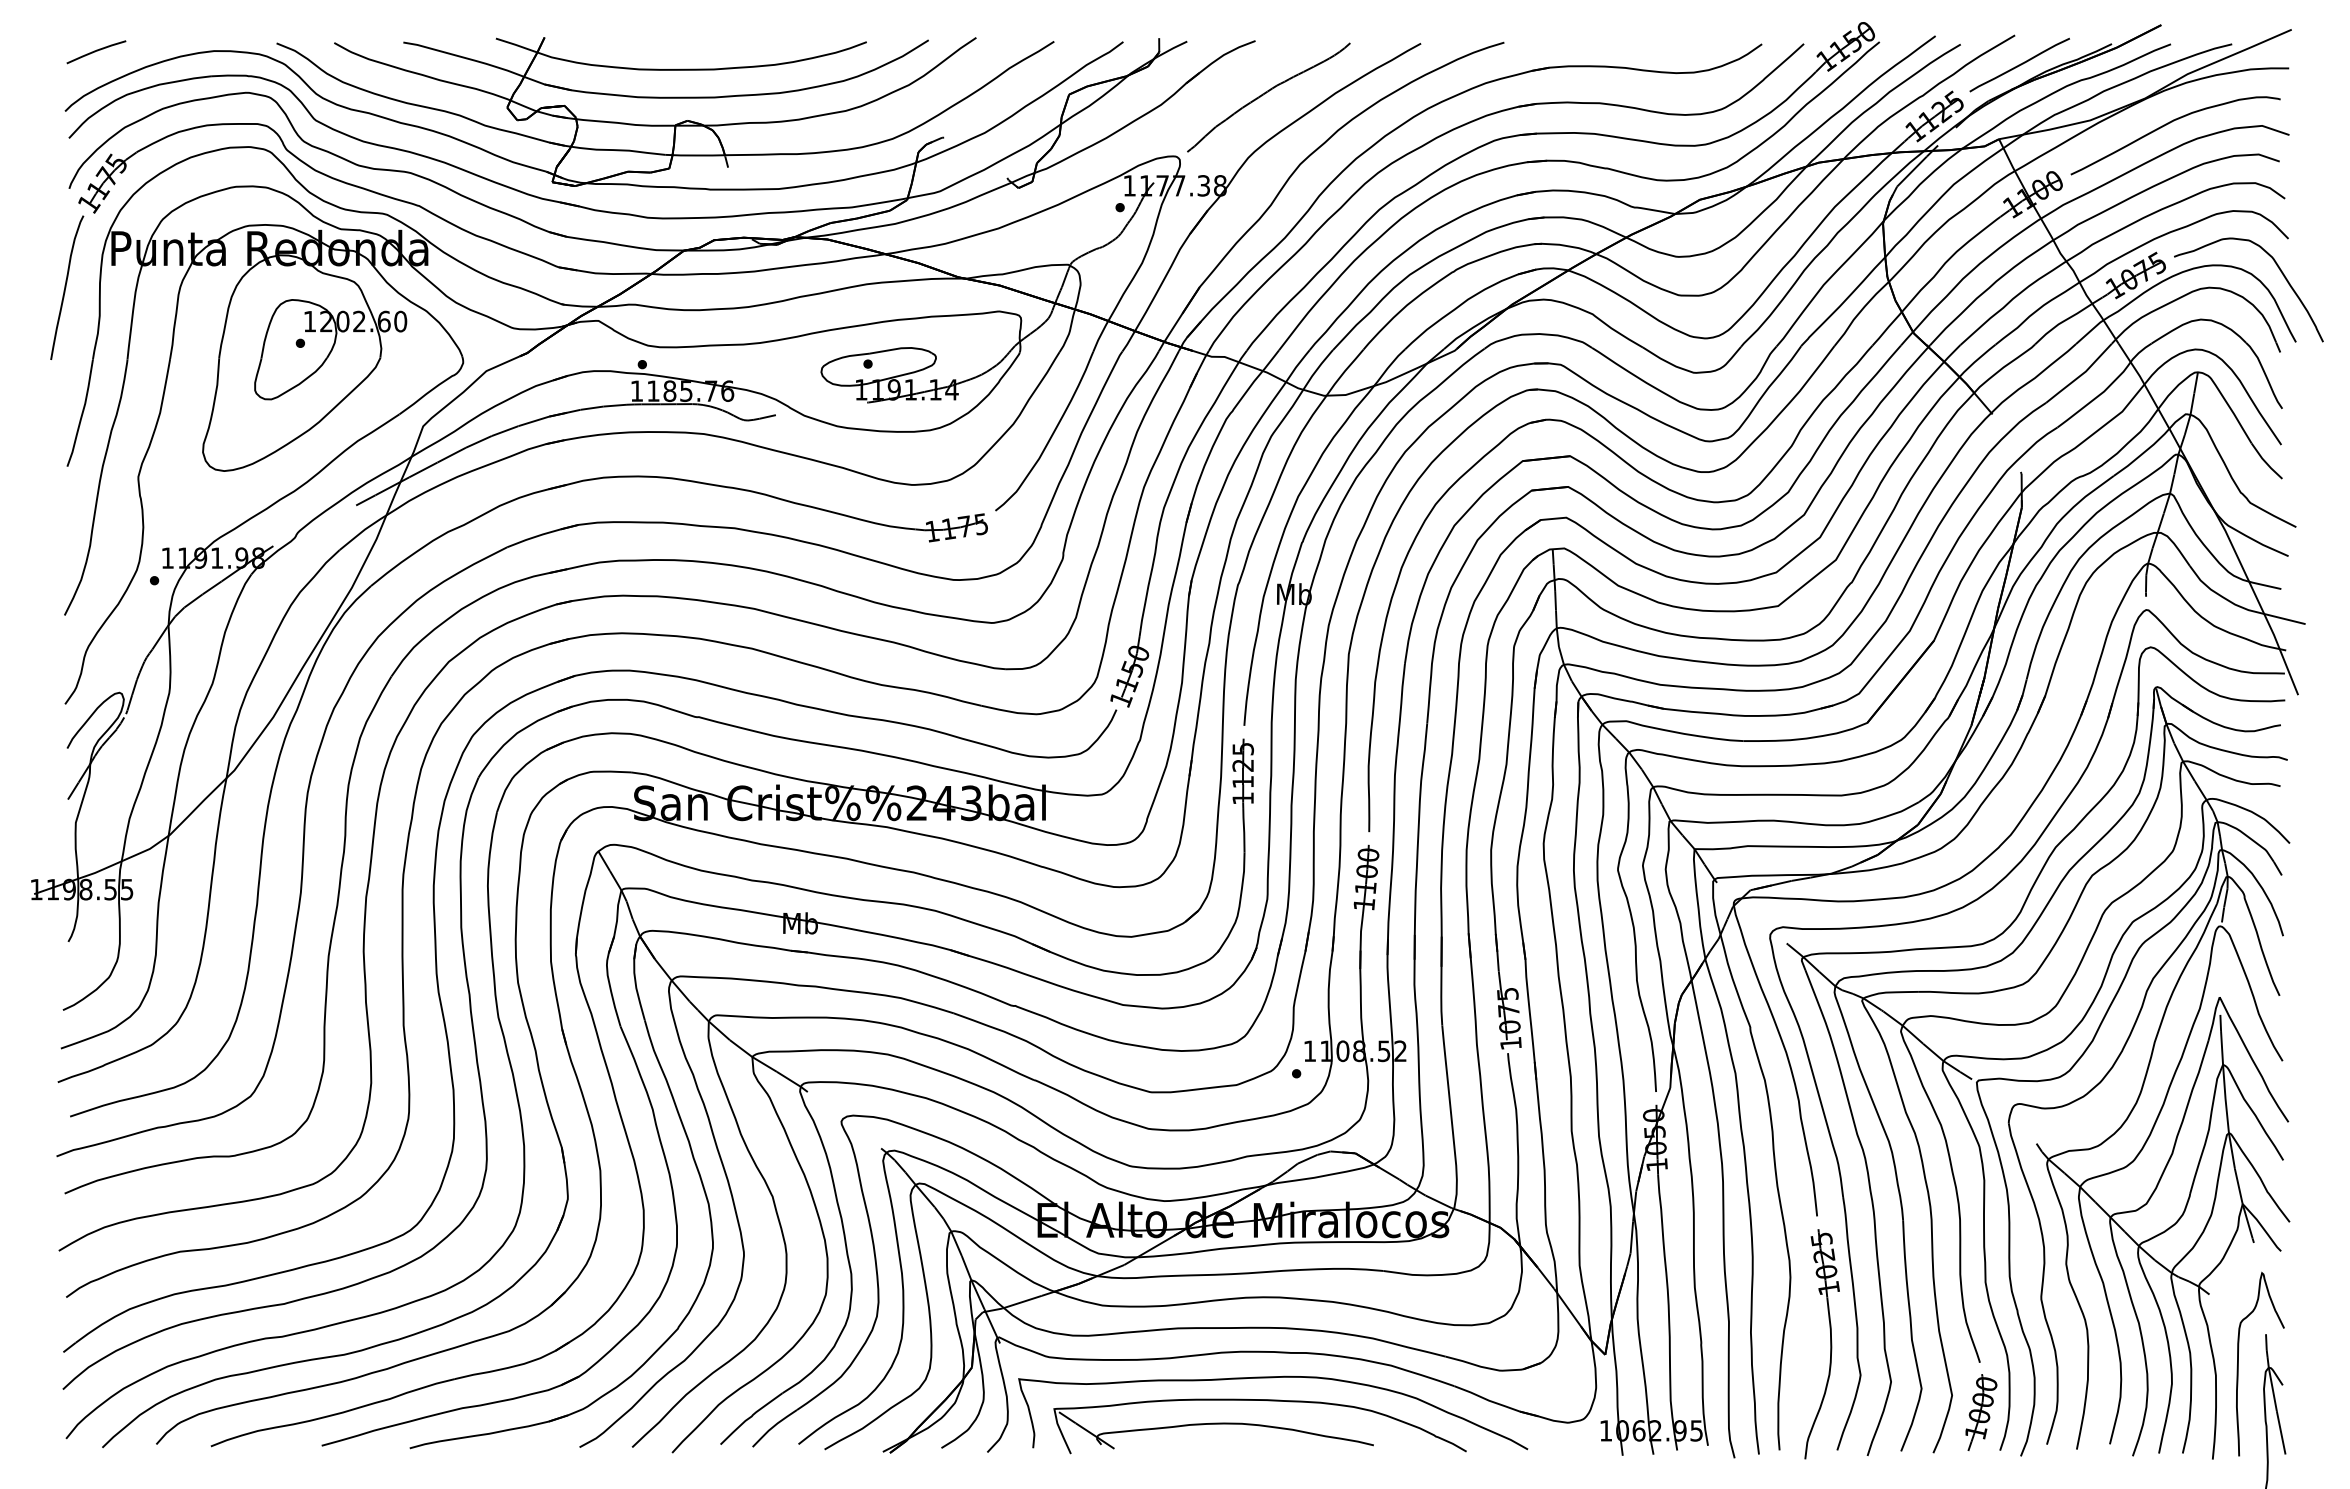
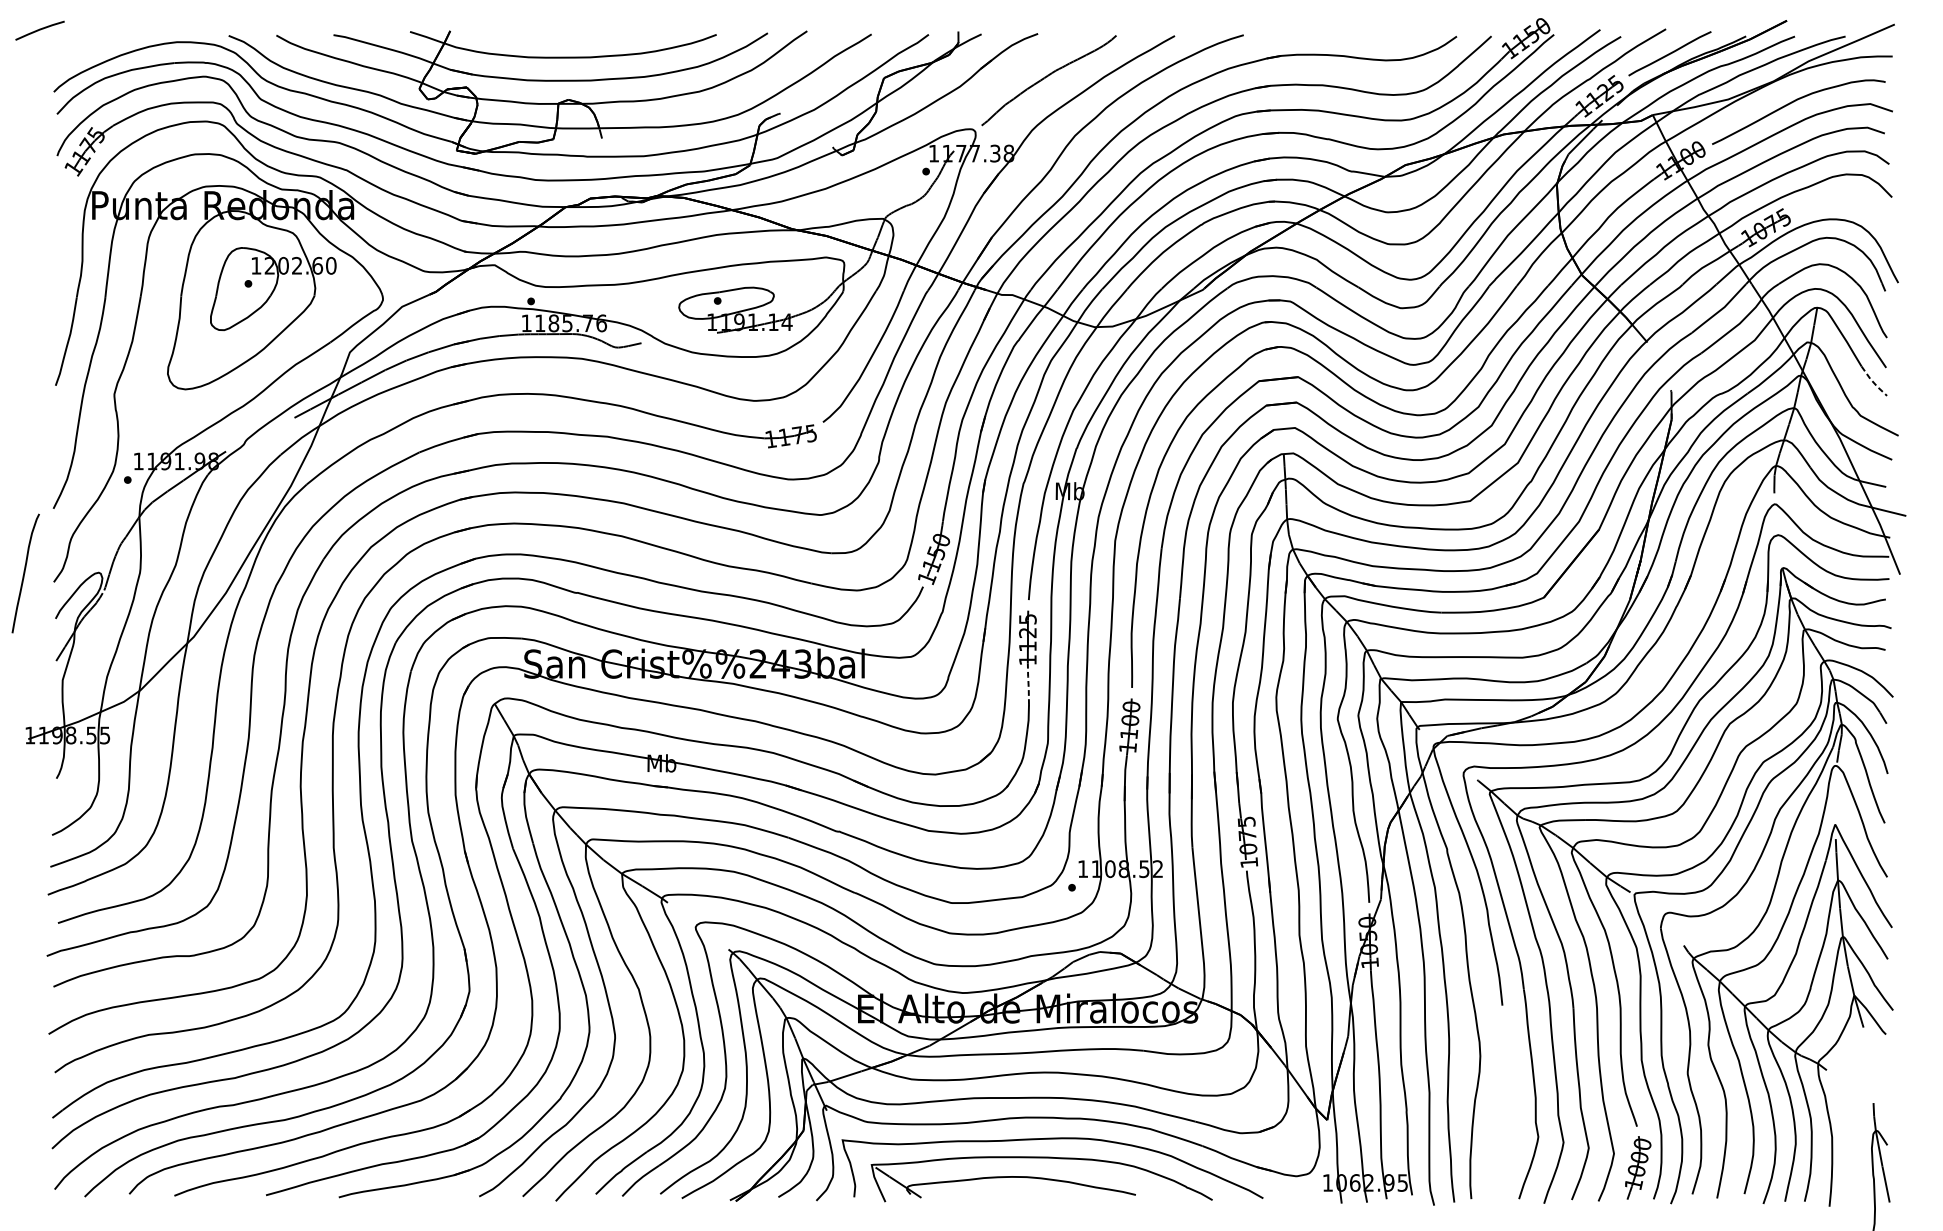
line: (96, 51) -> (40, 30), moved
curve: (2279, 270) -> (1884, 223), removed
curve: (66, 287) -> (25, 573), moved
line: (2265, 462) -> (1873, 382), solid -> dashed
line: (1244, 830) -> (1028, 686), solid -> dashed
part: (1830, 1344) -> (1513, 1111), removed
curve: (2238, 1363) -> (1850, 1127), removed

